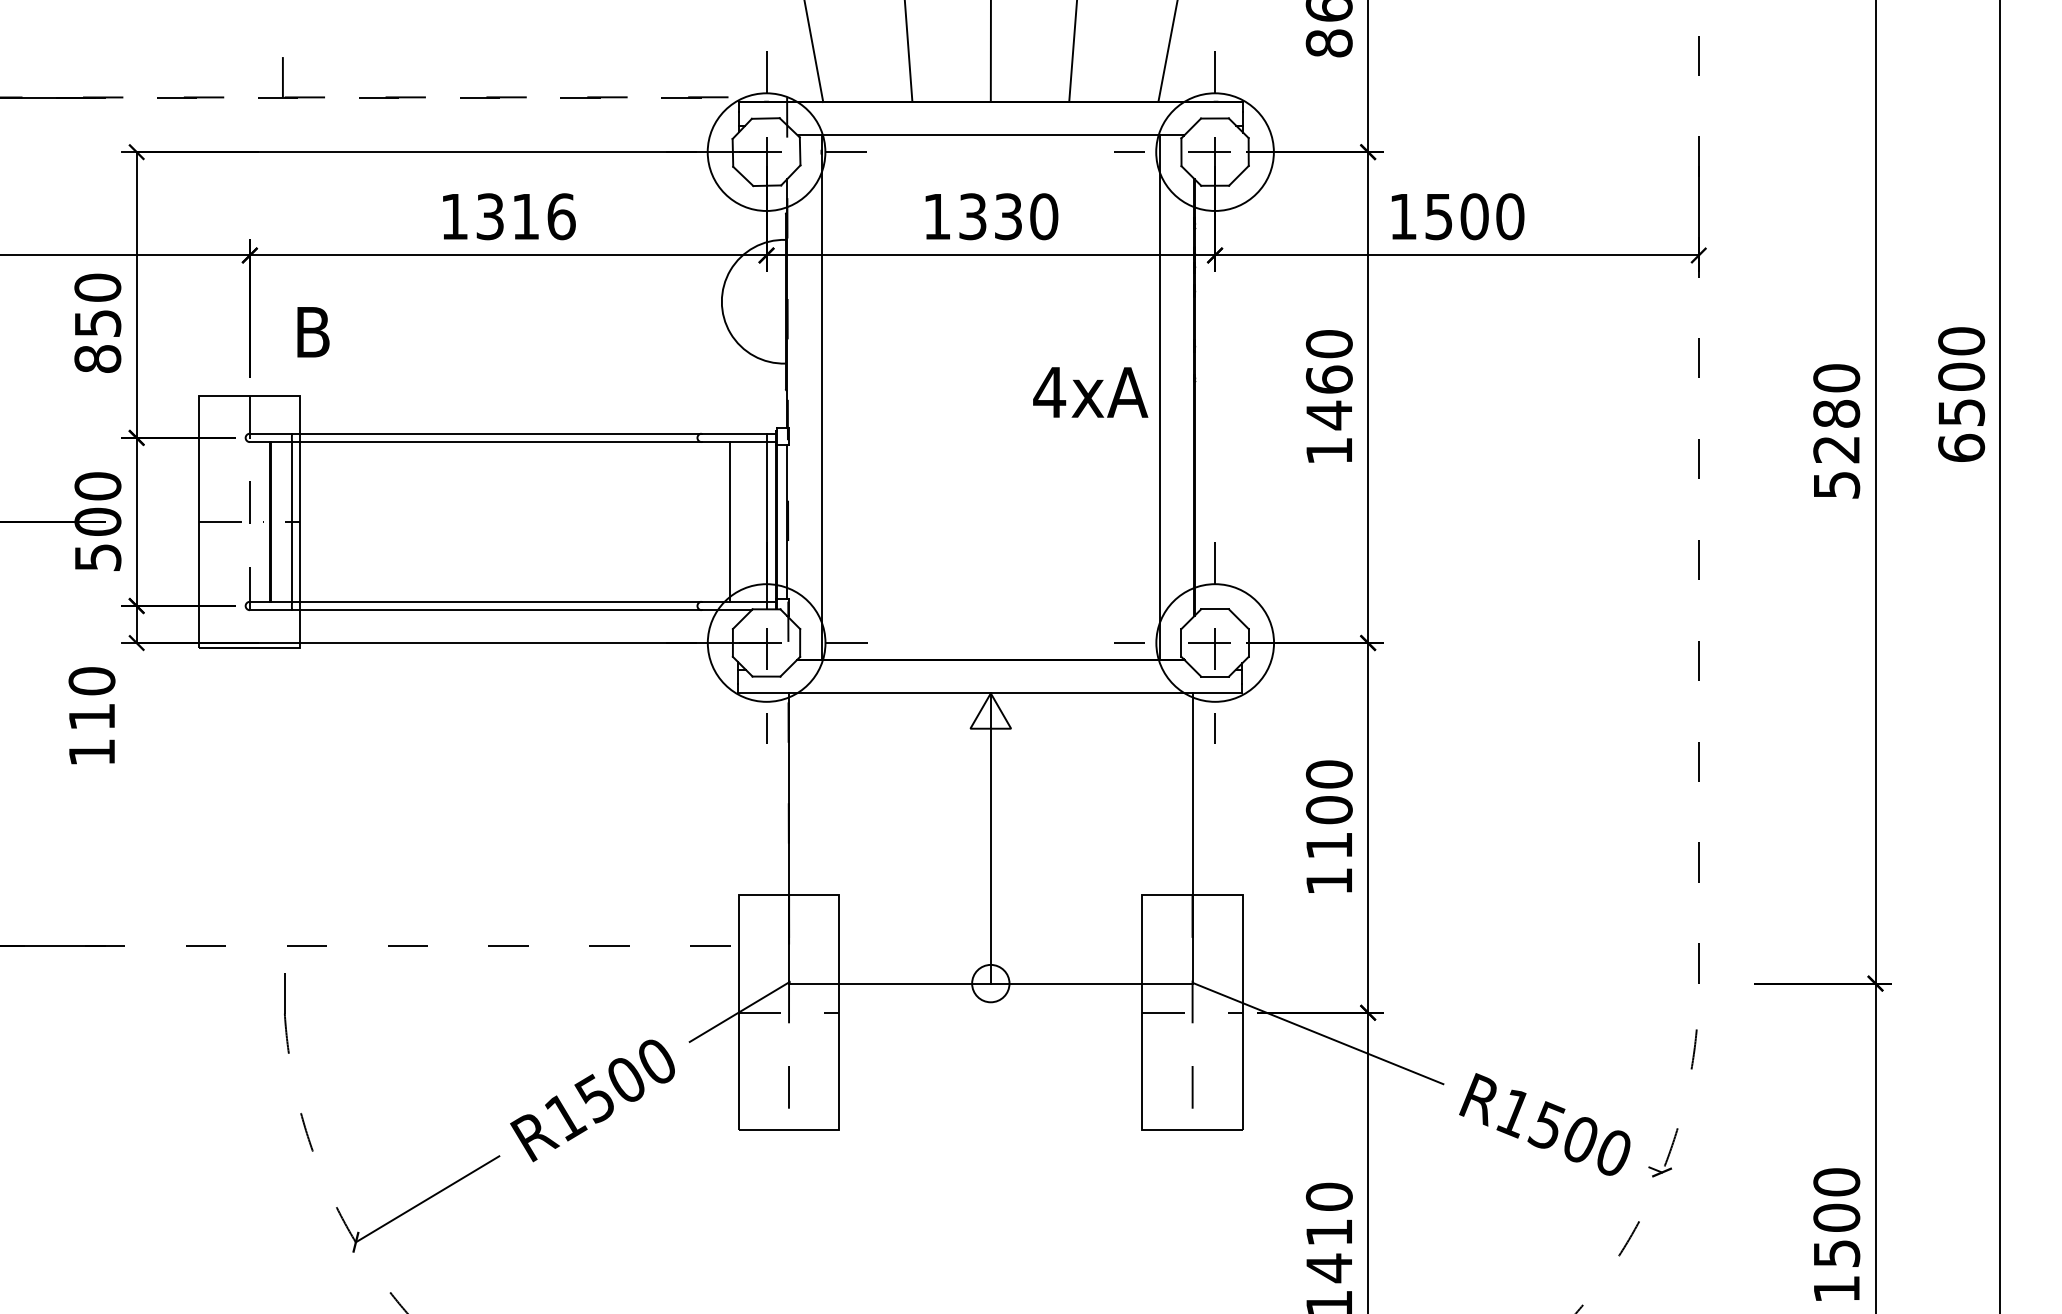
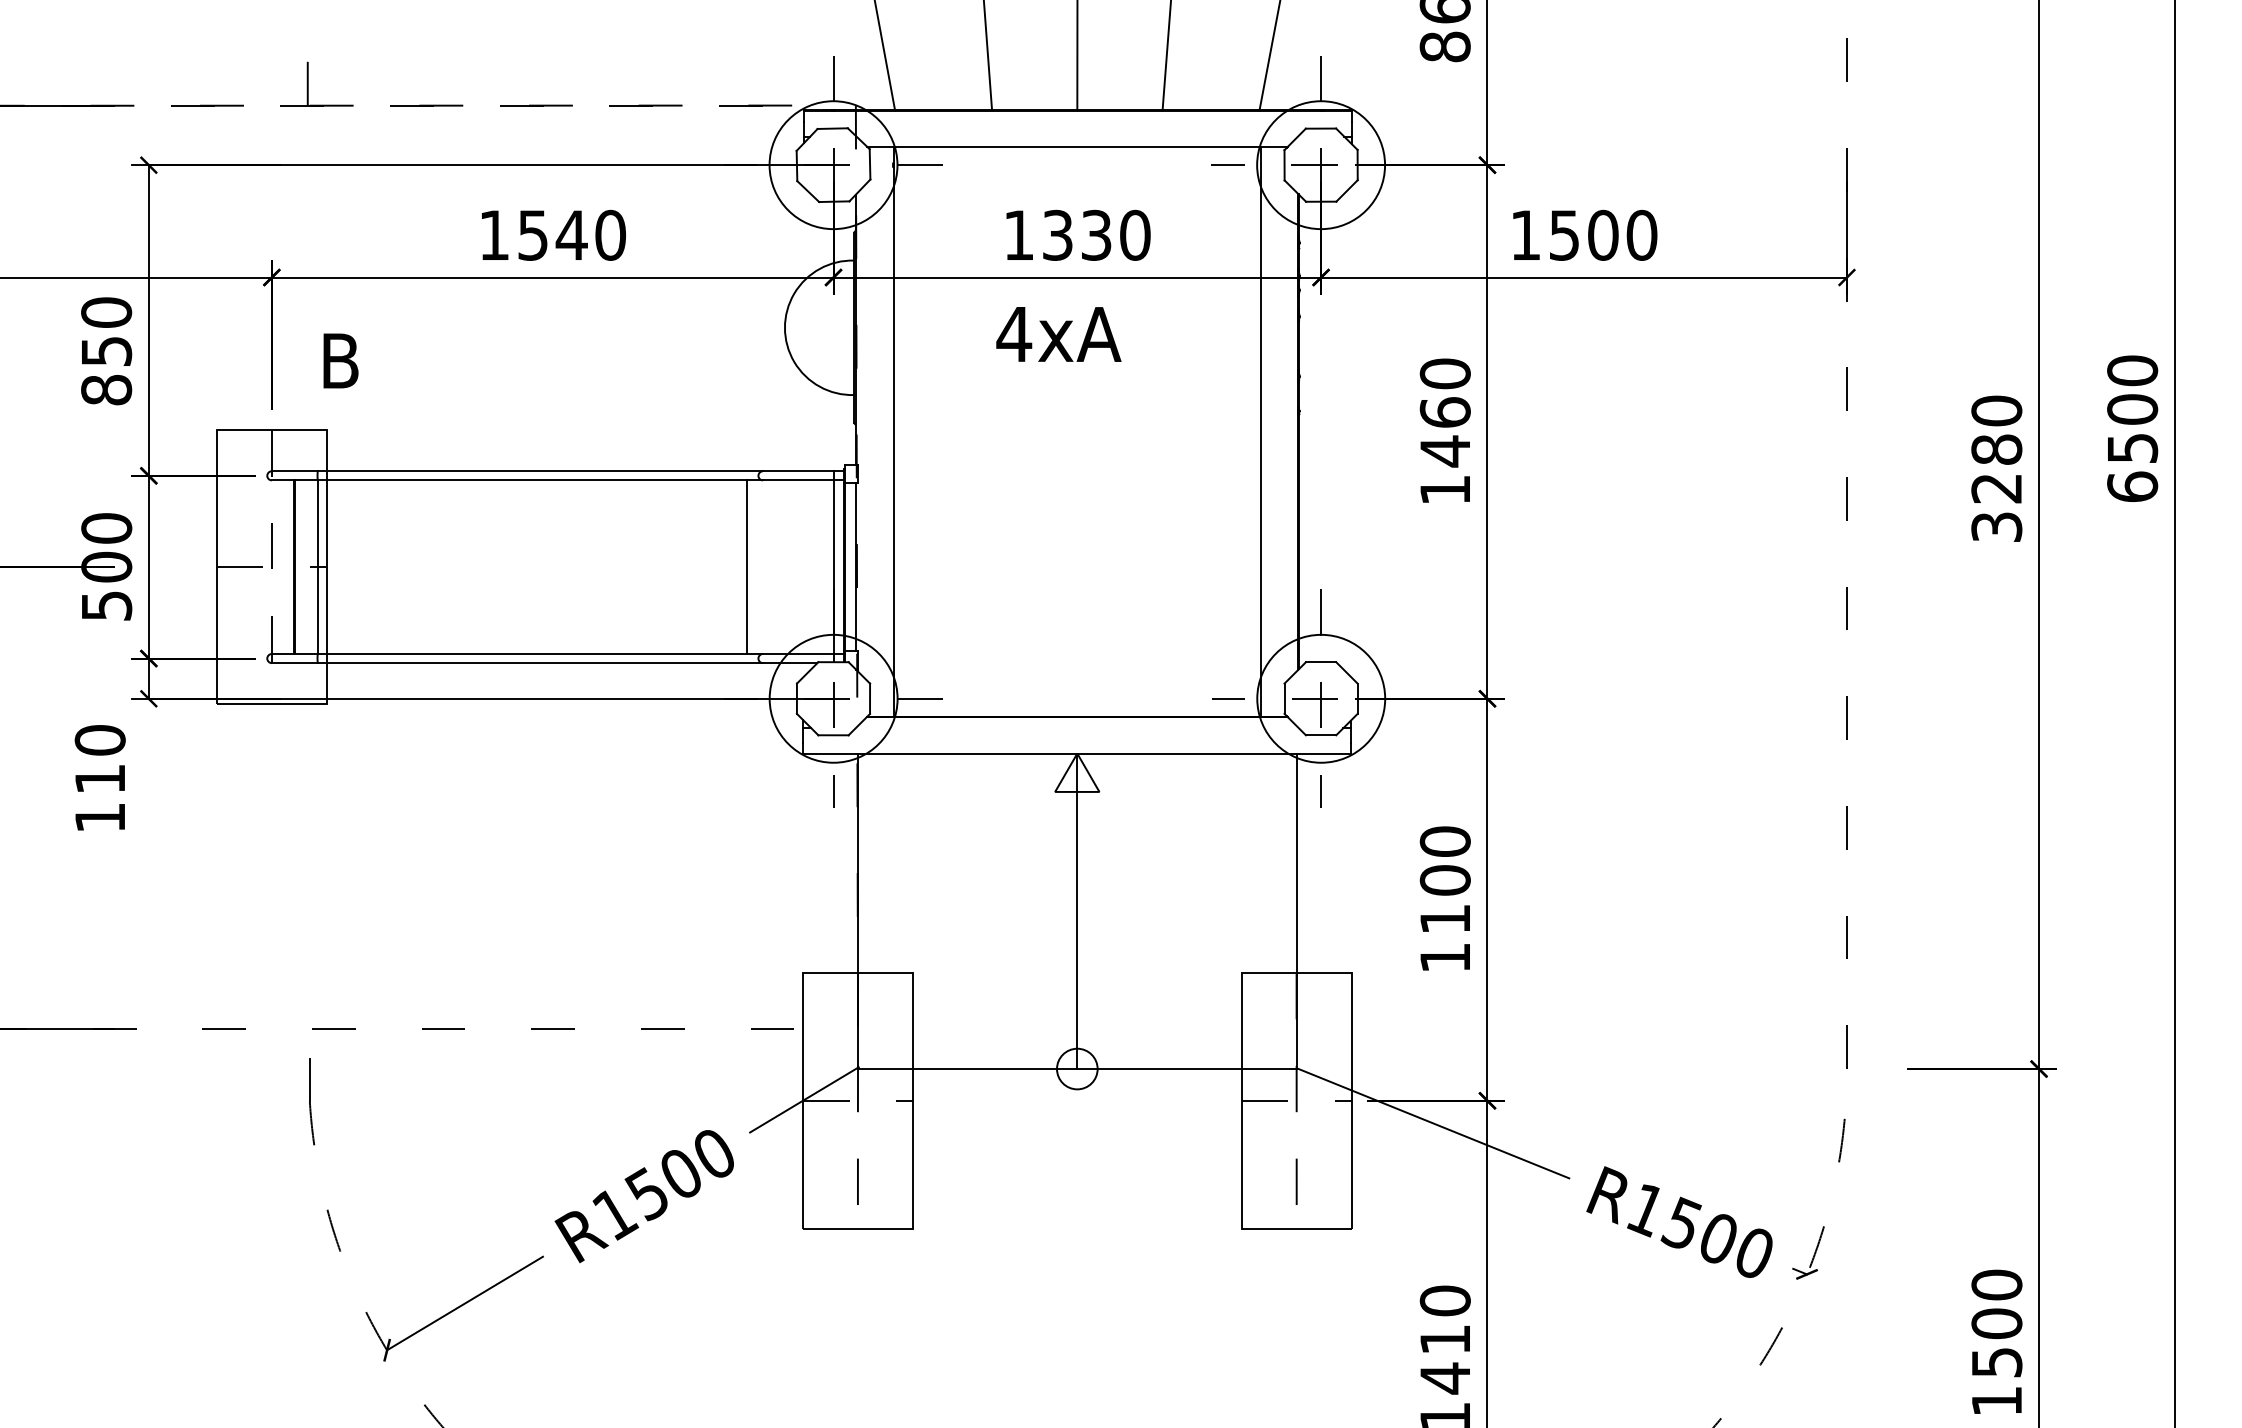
text: (526, 215) -> (572, 234), 1316 -> 1540
text: (1090, 392) -> (1058, 334), moved
text: (1836, 484) -> (1996, 526), 5280 -> 3280
line: (730, 522) -> (747, 567), moved

